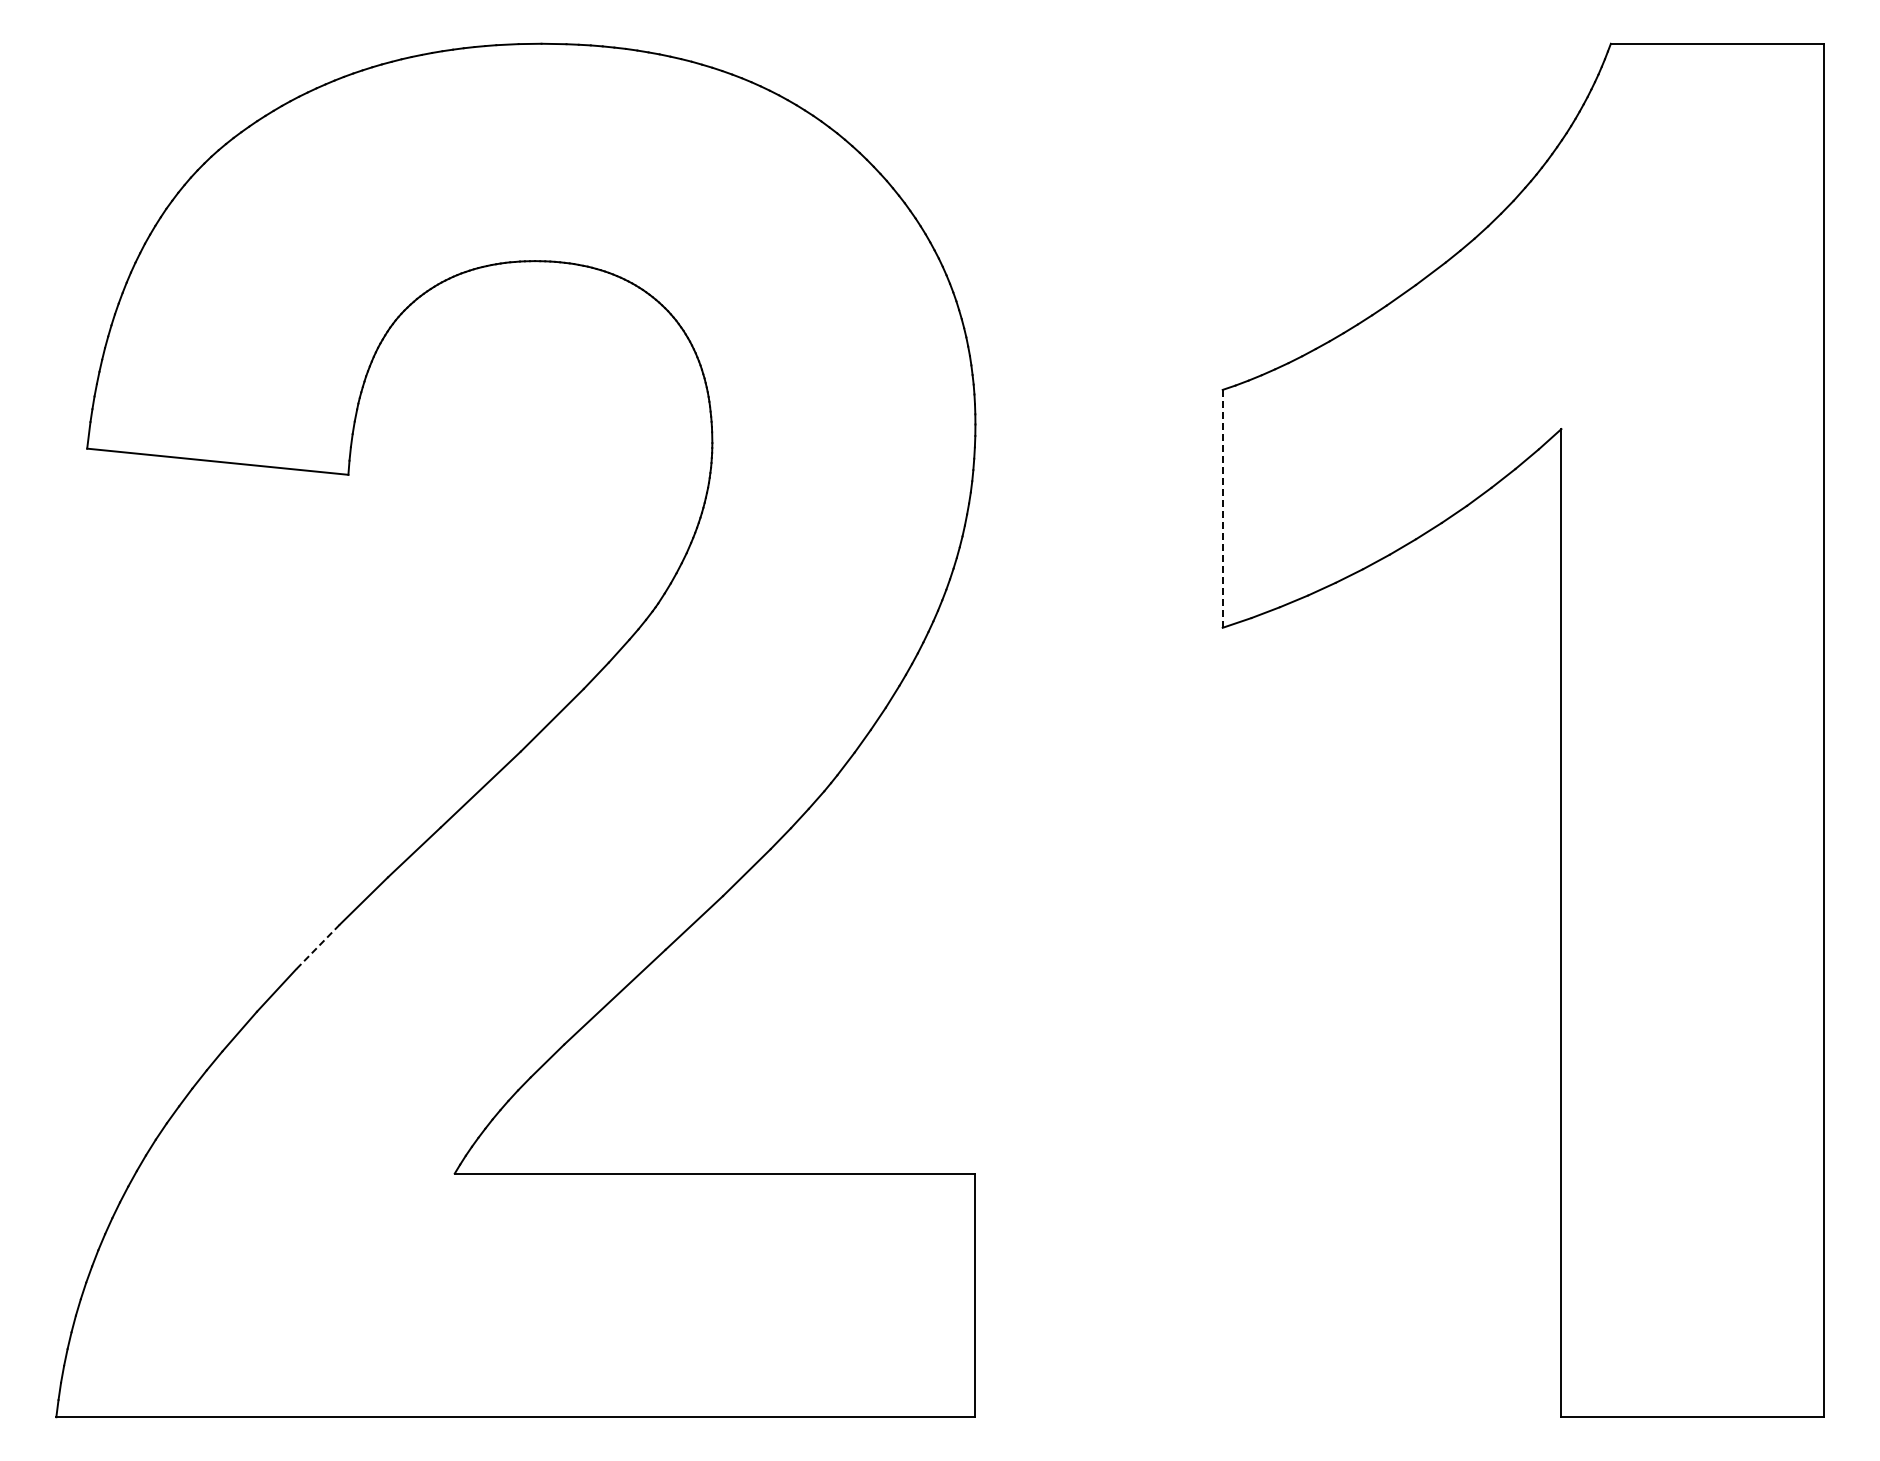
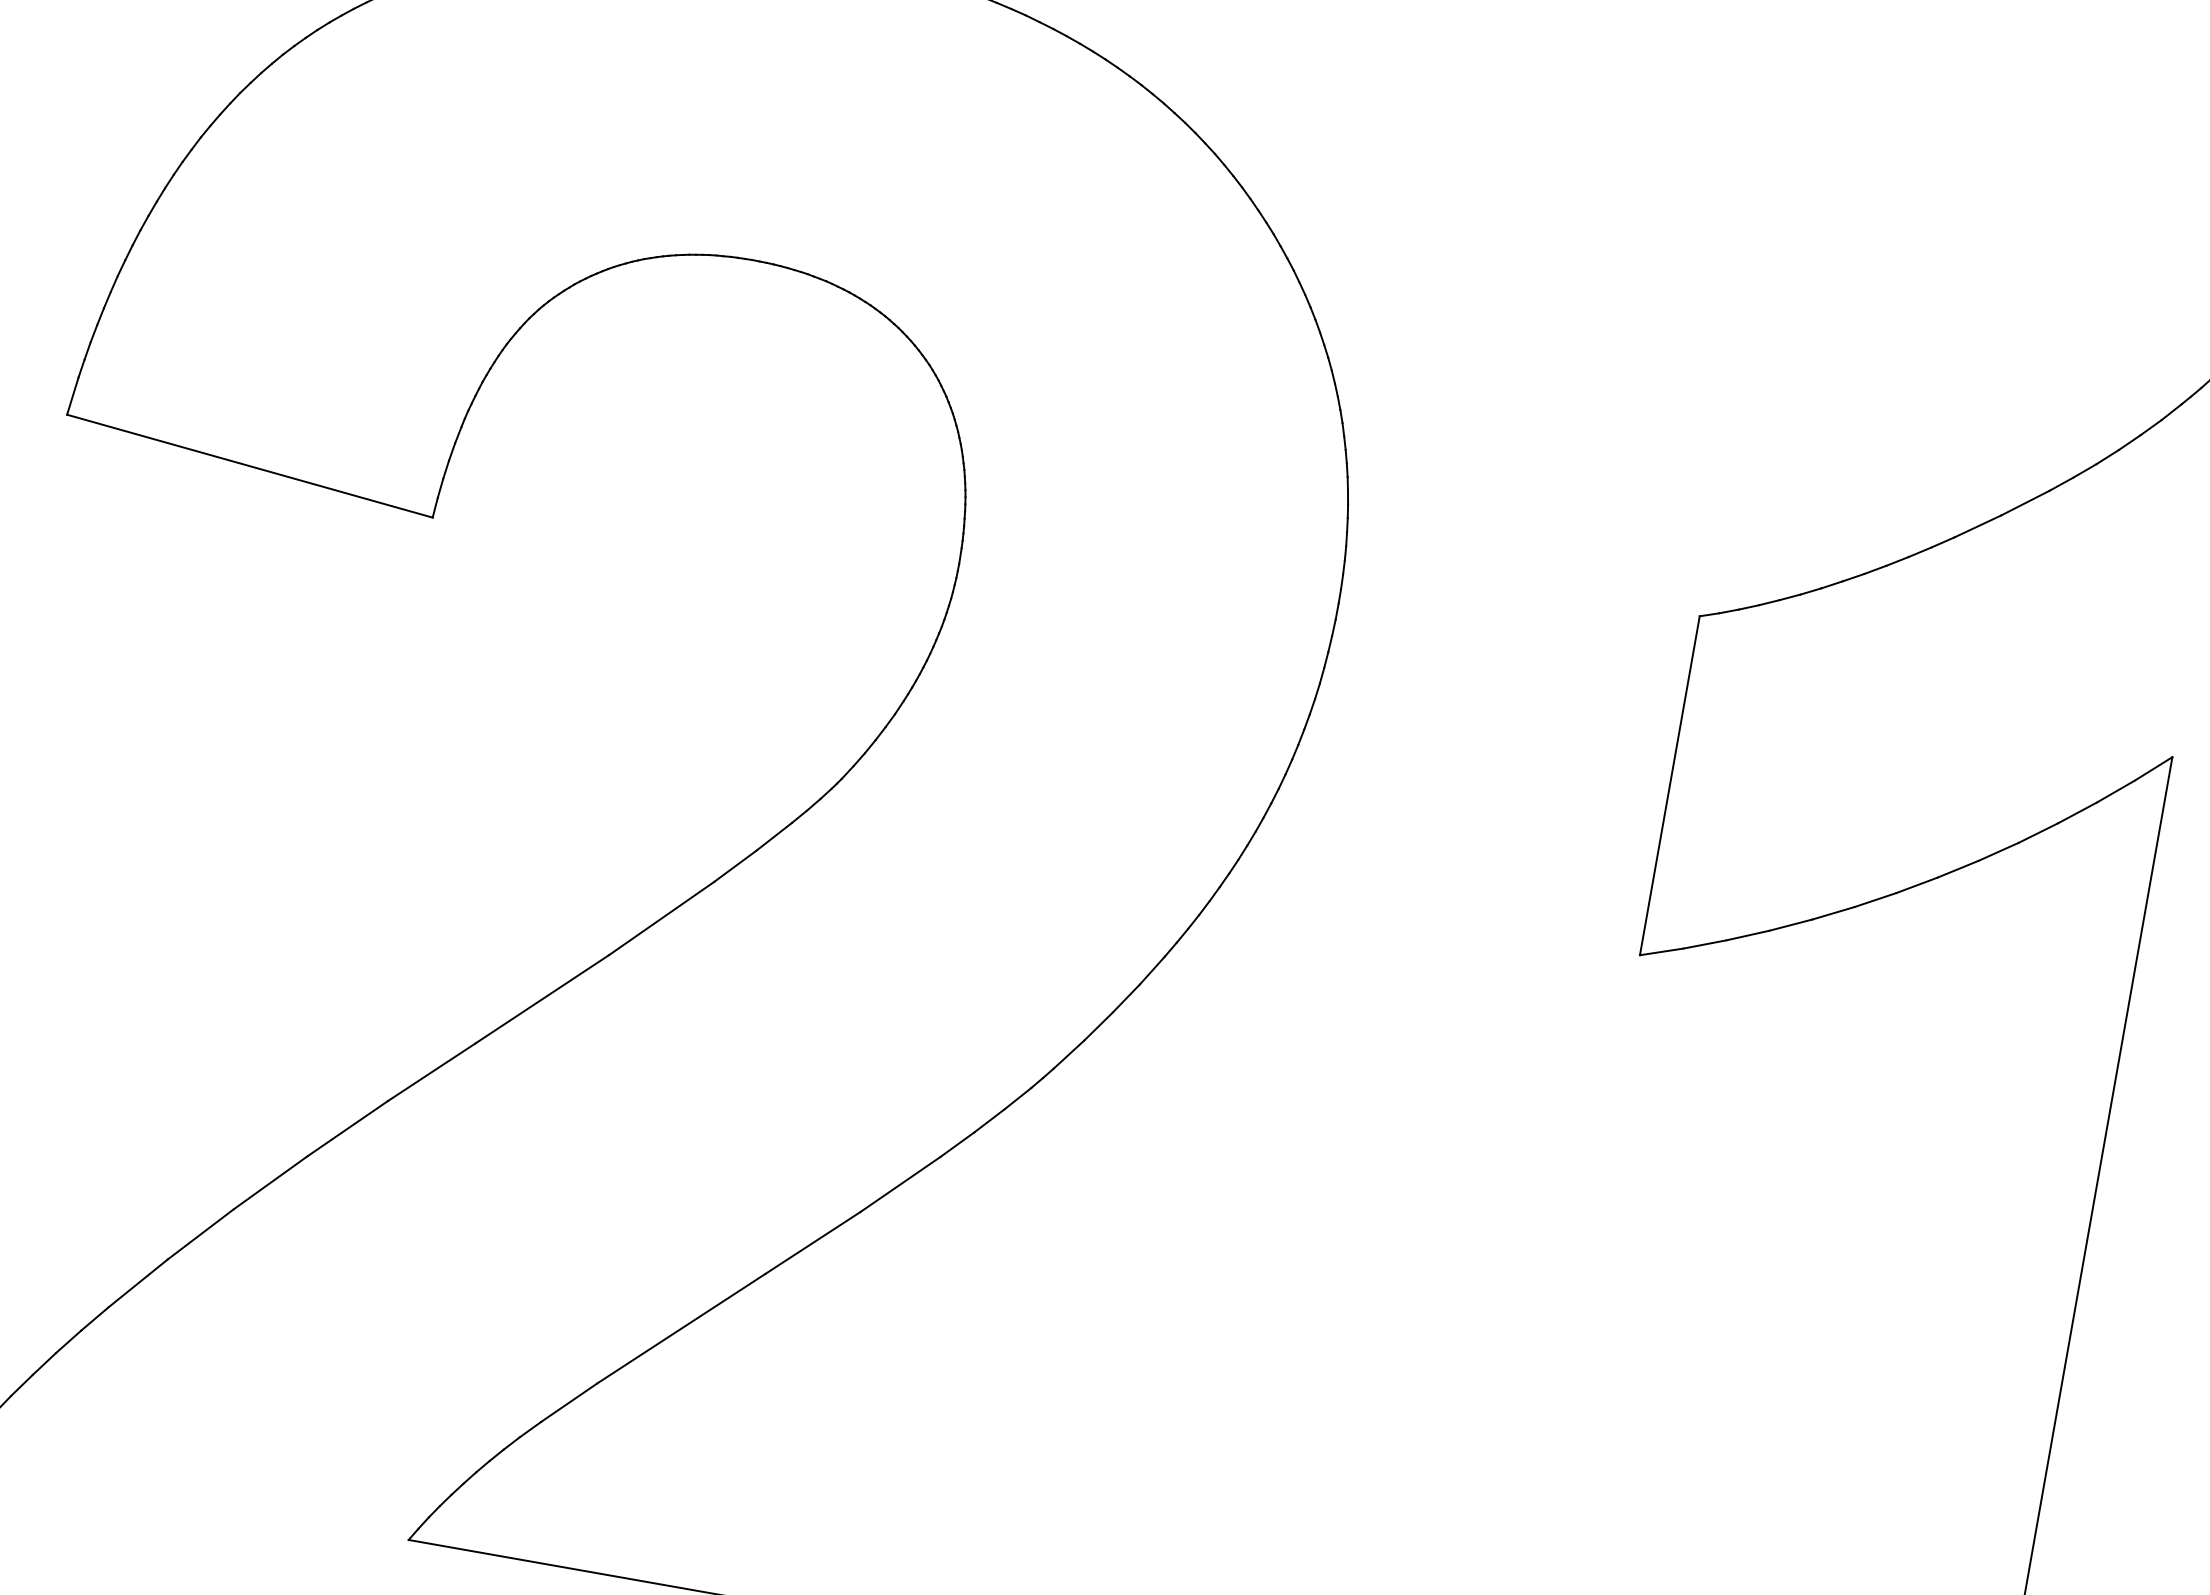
line: (1222, 508) -> (1669, 785), dashed -> solid
line: (317, 947) -> (269, 1183), dashed -> solid

